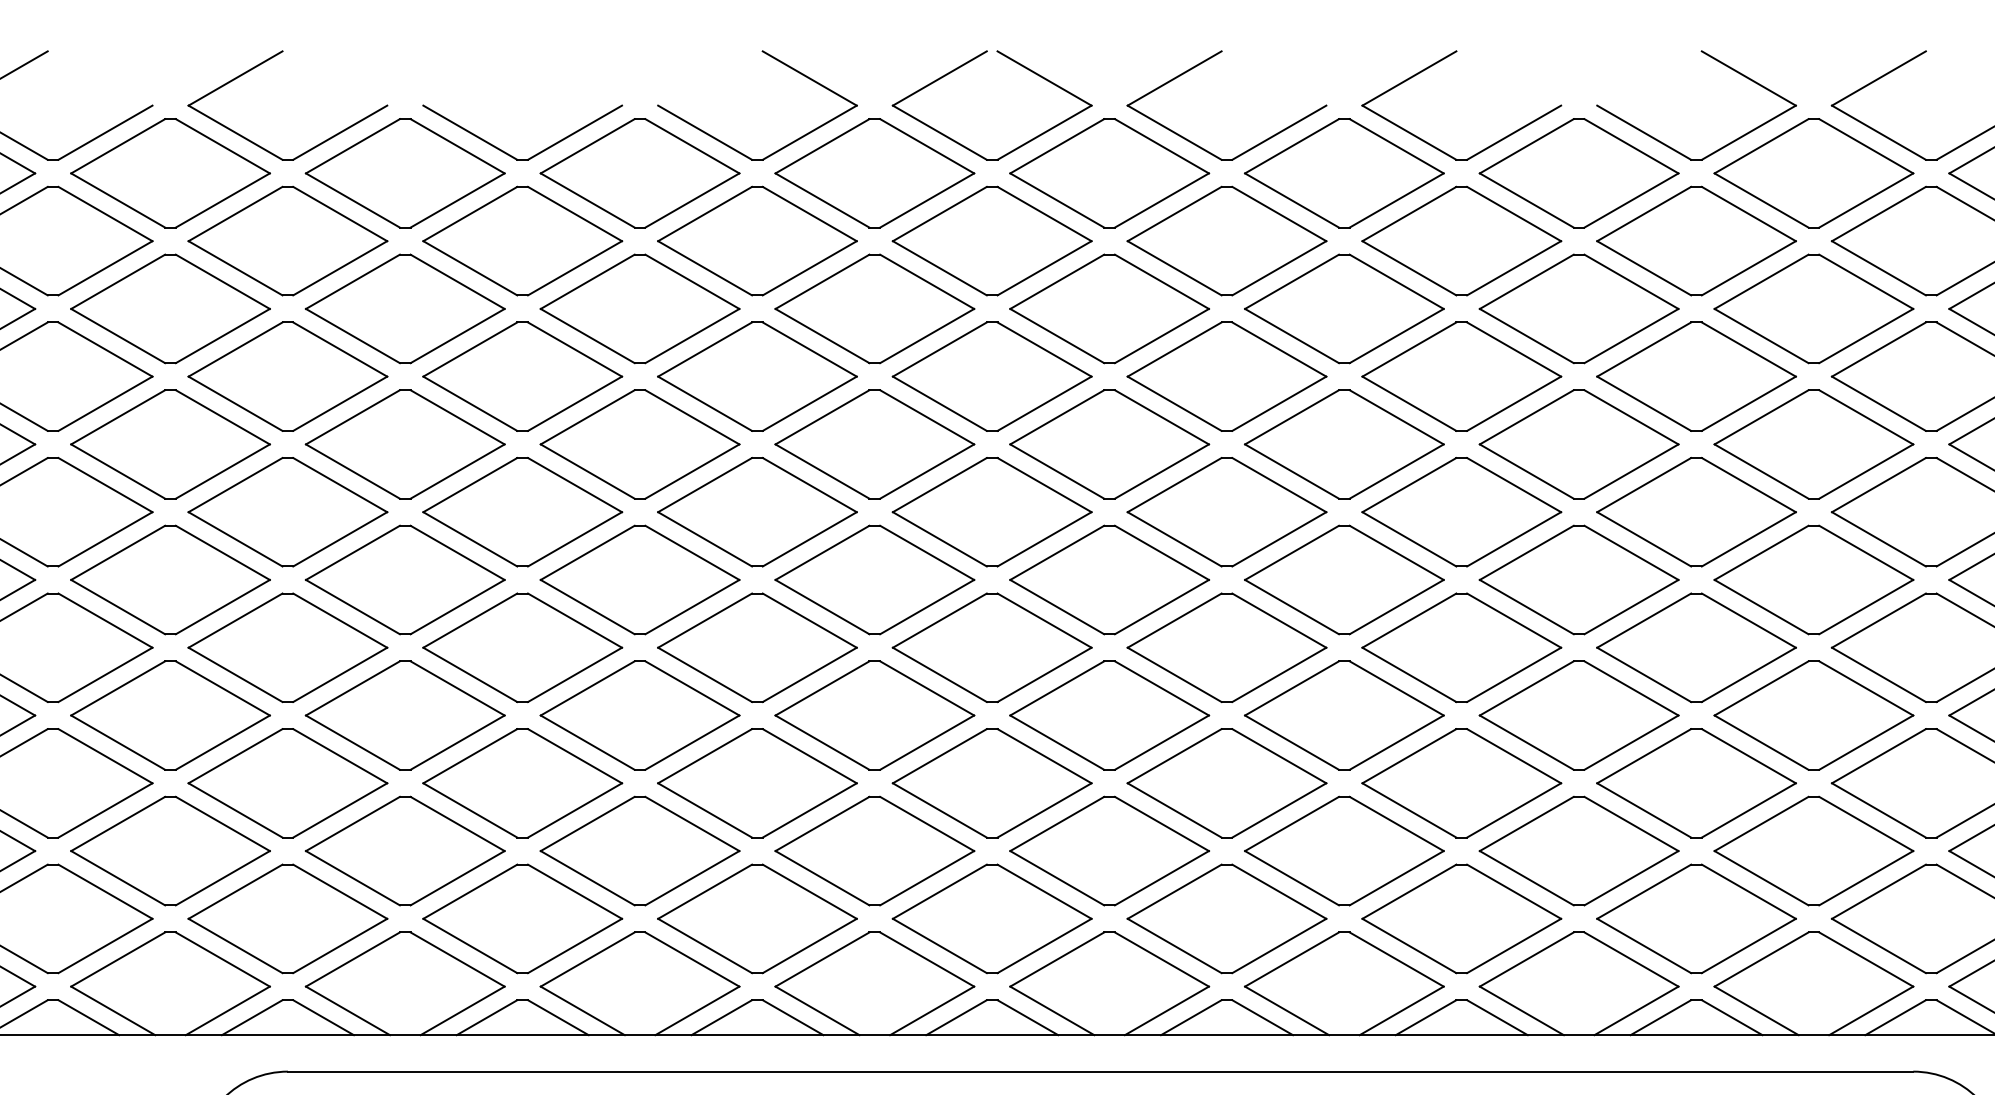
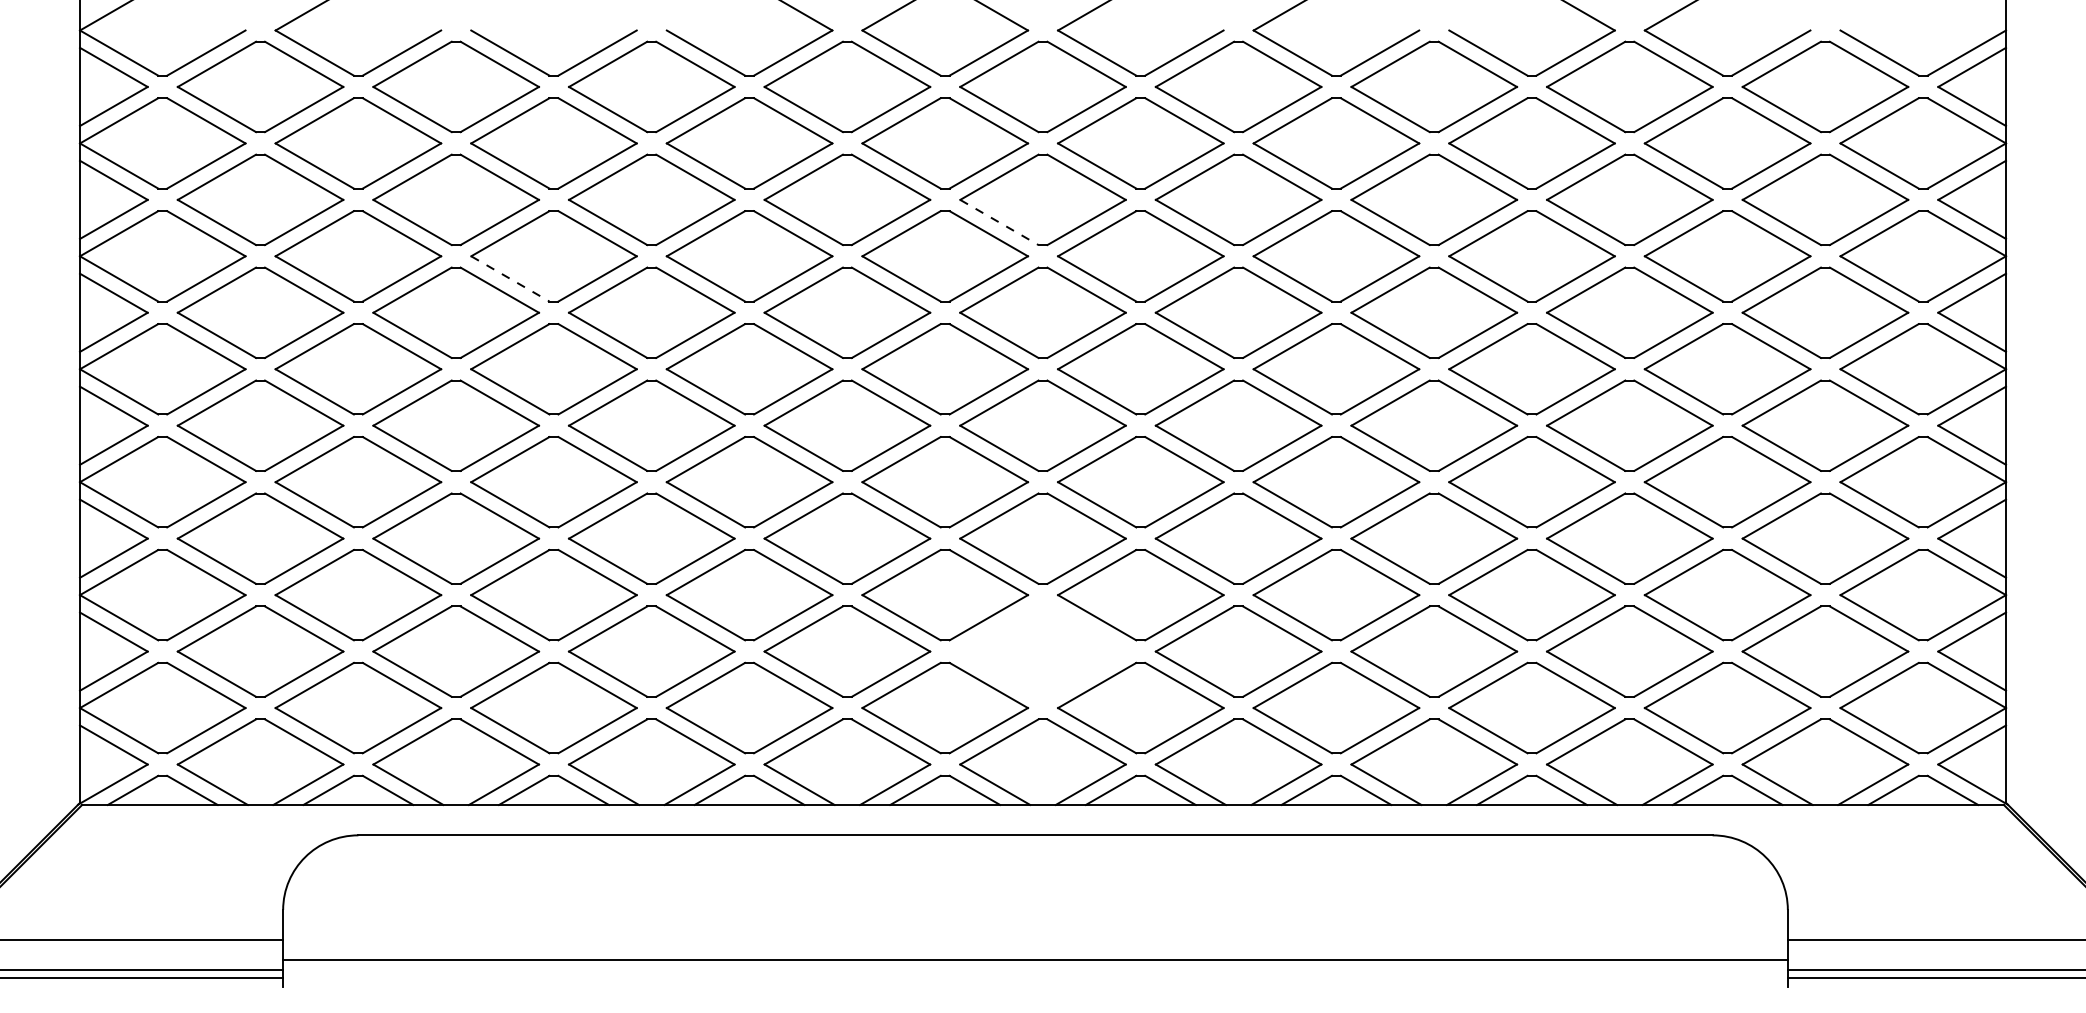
line: (1057, 336) -> (999, 222), solid -> dashed
line: (470, 404) -> (510, 279), solid -> dashed
part: (1108, 850) -> (1042, 651), removed

